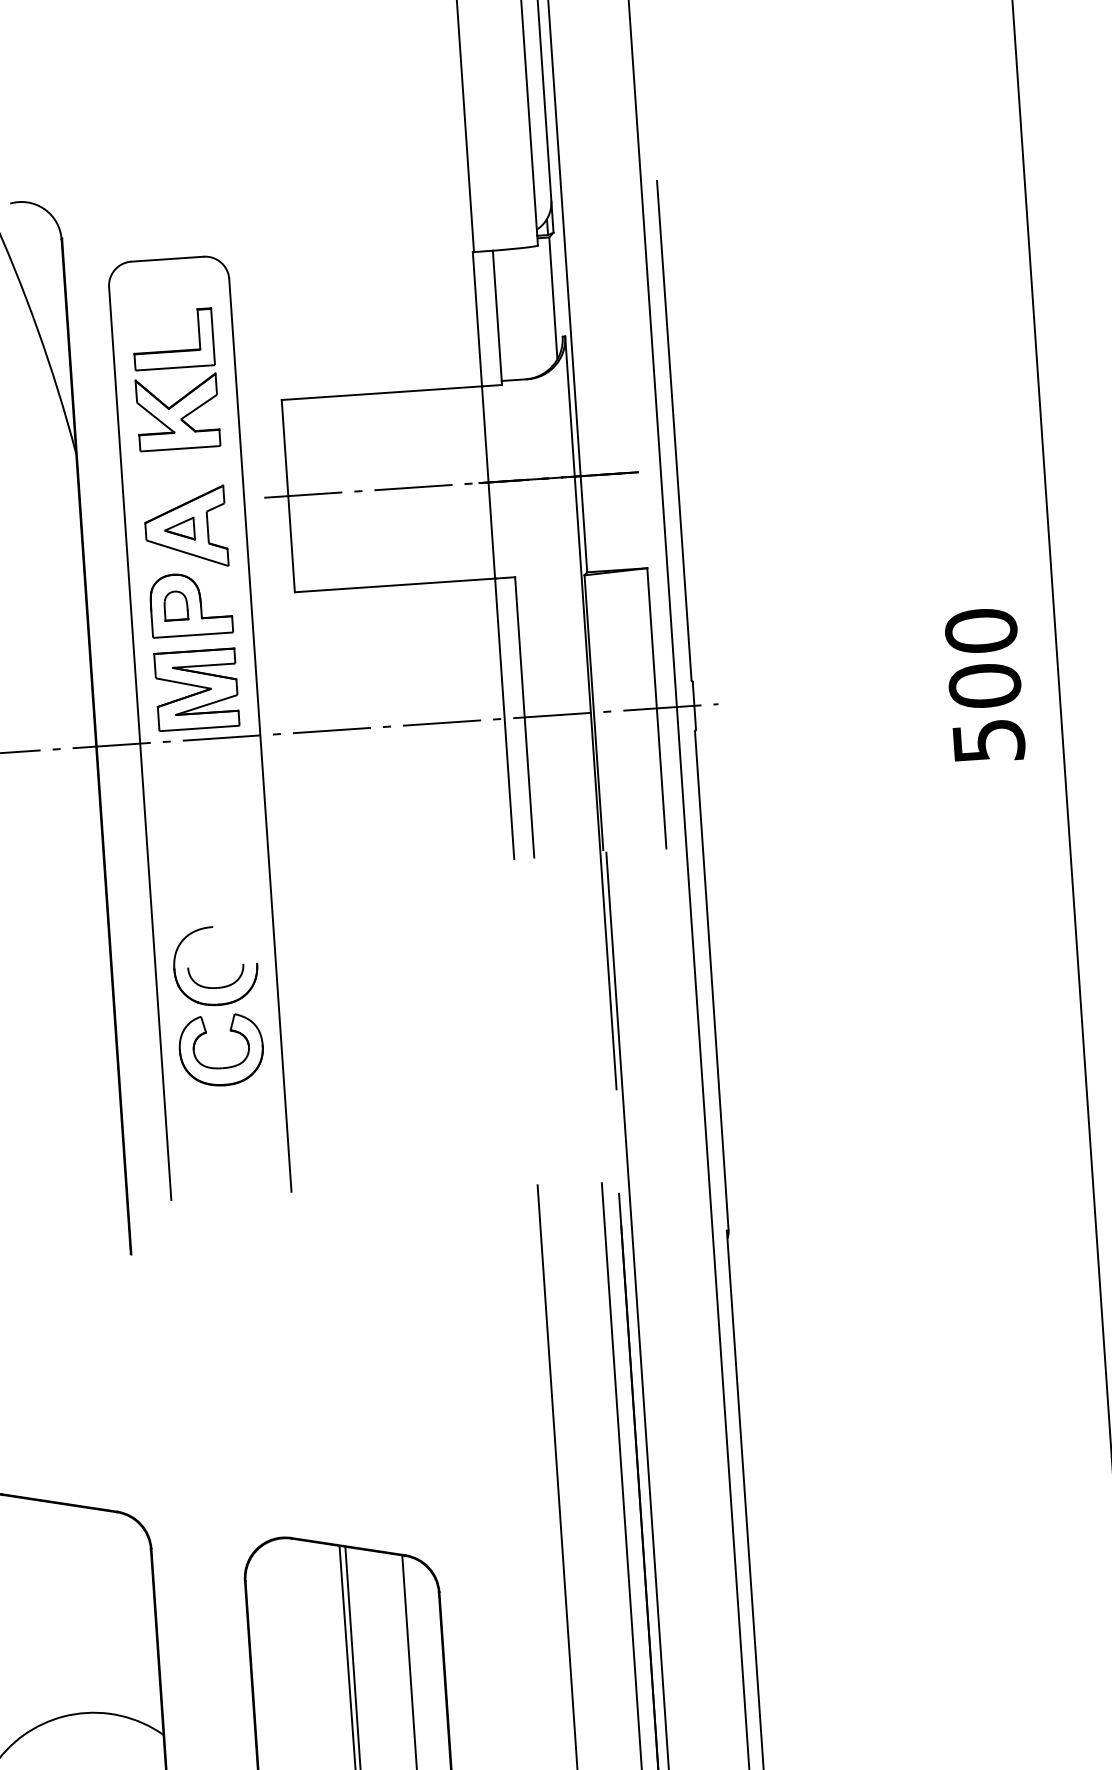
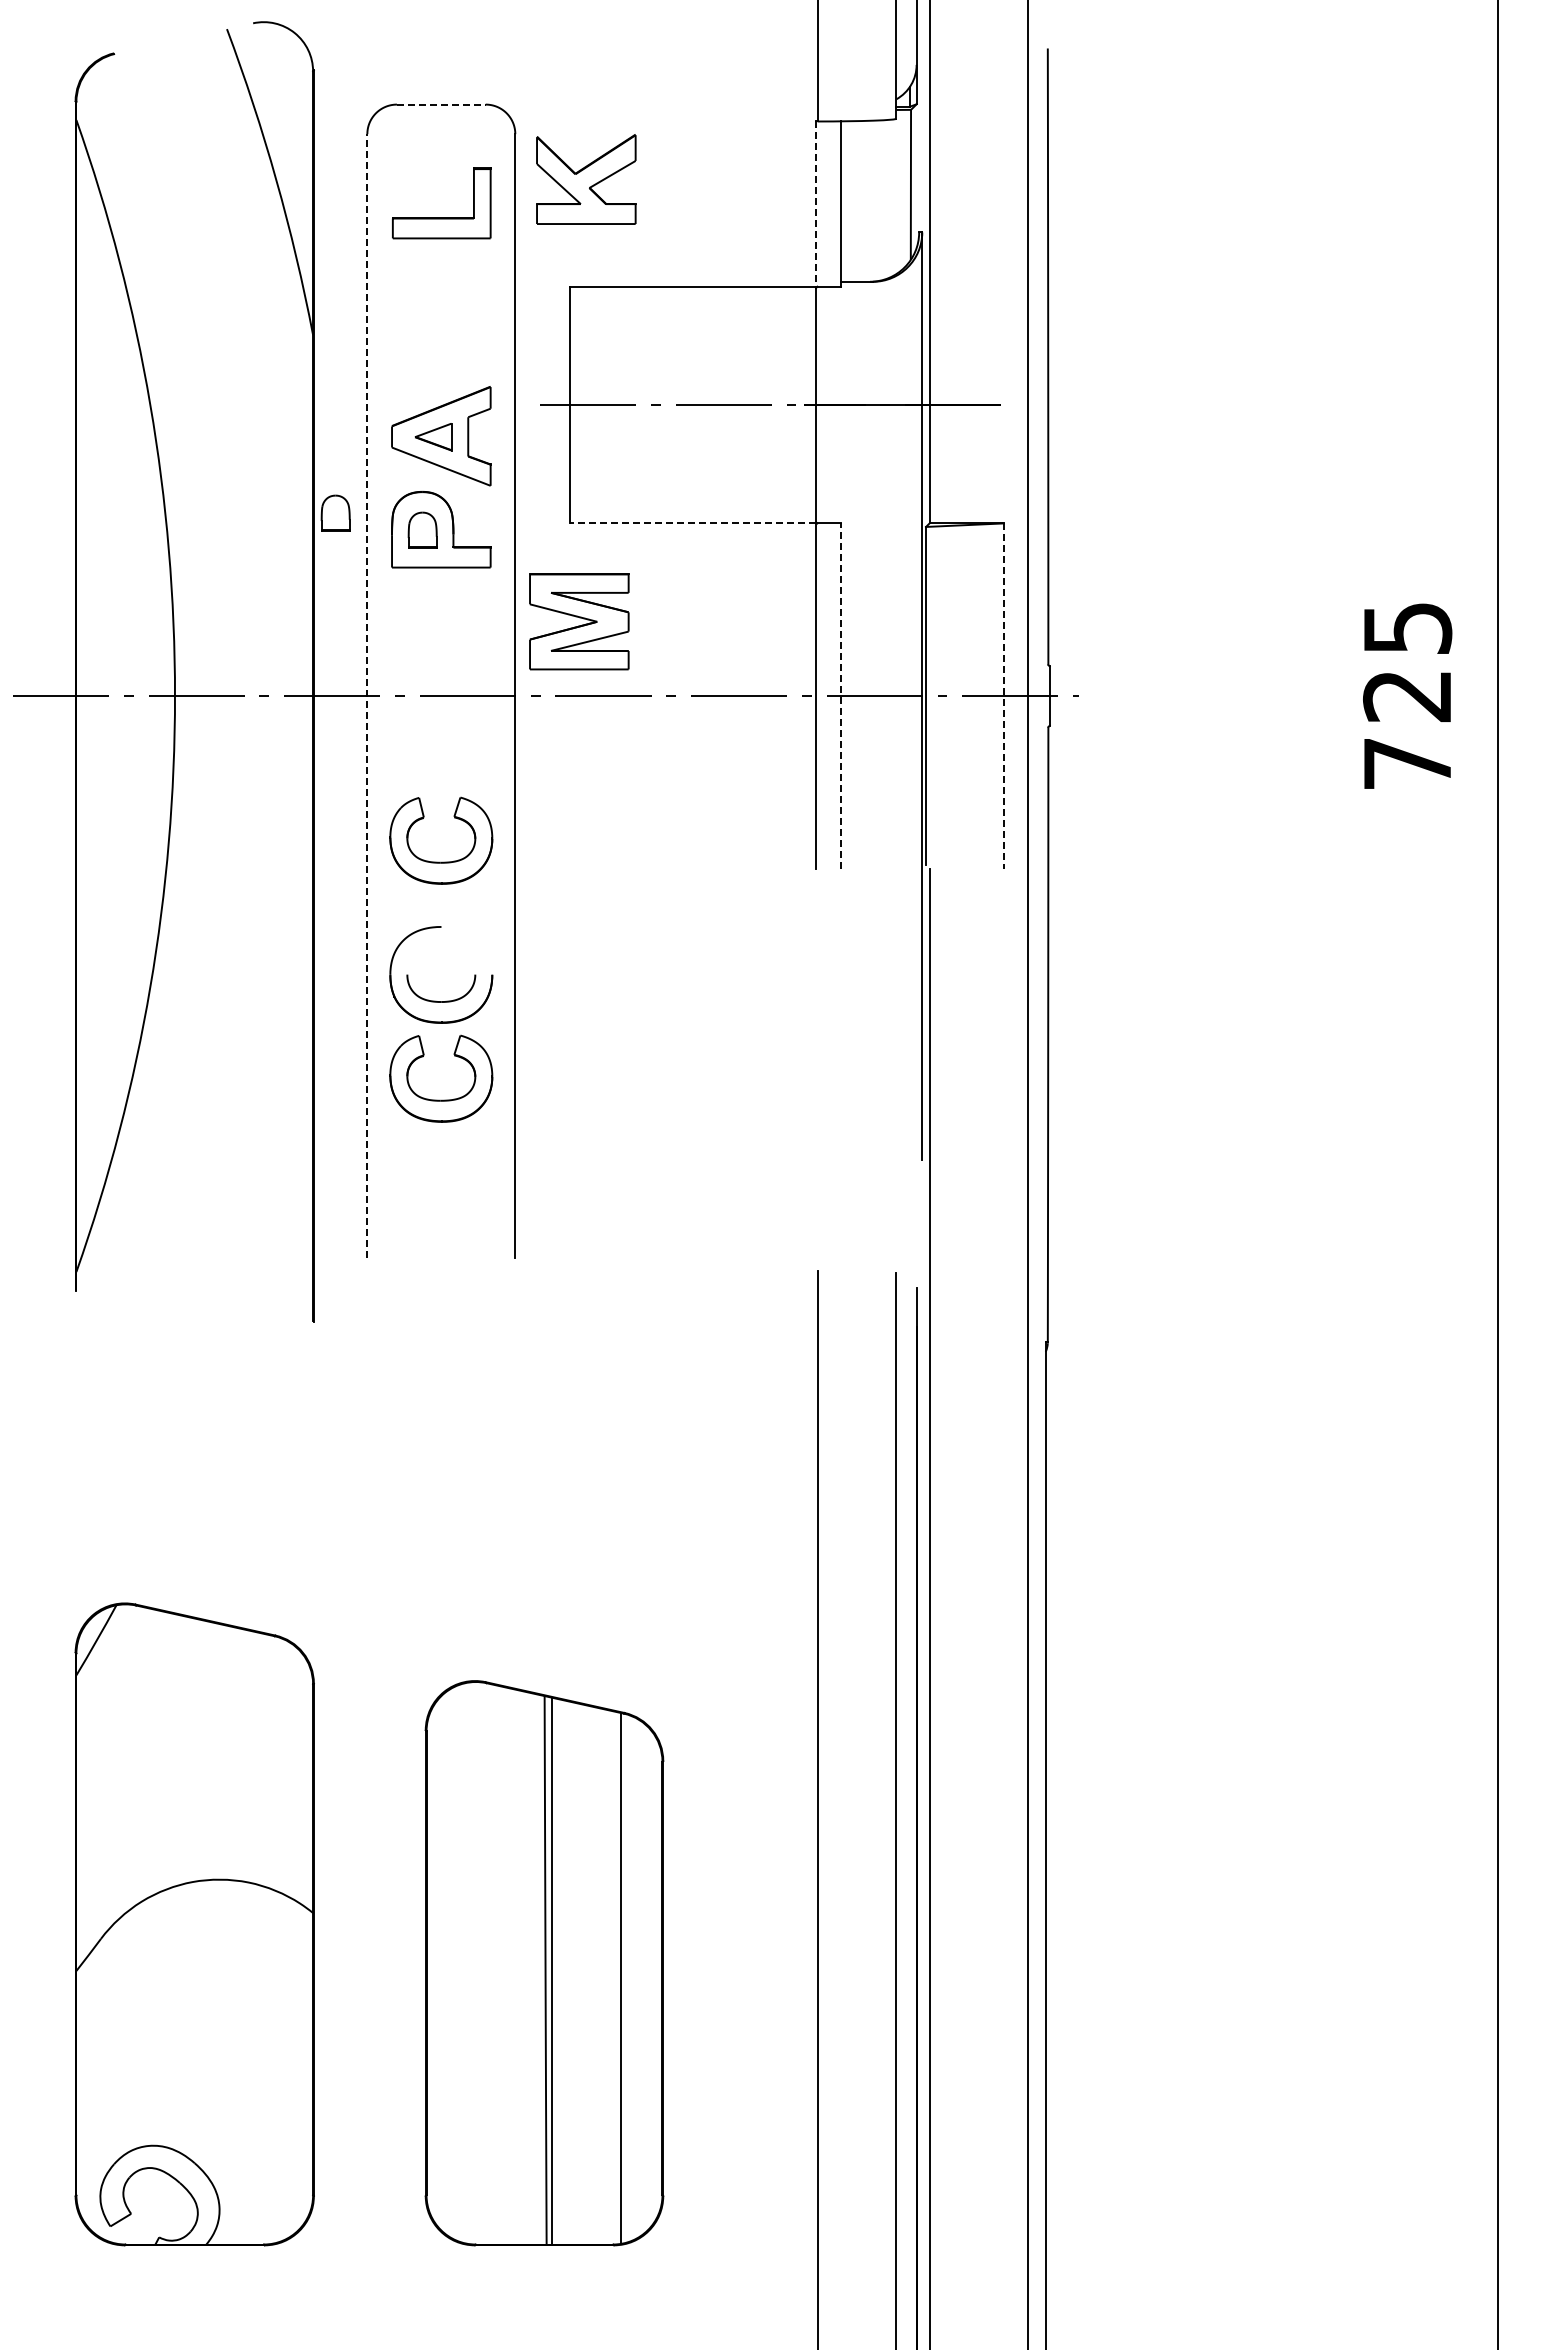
line: (167, 259) -> (441, 104), solid -> dashed
line: (477, 319) -> (816, 204), solid -> dashed
part: (178, 412) -> (586, 179), moved
line: (394, 585) -> (692, 523), solid -> dashed
part: (104, 596) -> (335, 512), added
text: (984, 685) -> (1407, 695), 500 -> 725
part: (197, 689) -> (579, 621), moved
line: (656, 708) -> (1003, 696), solid -> dashed
line: (524, 717) -> (840, 696), solid -> dashed
line: (140, 743) -> (367, 696), solid -> dashed
part: (209, 873) -> (441, 861), added

